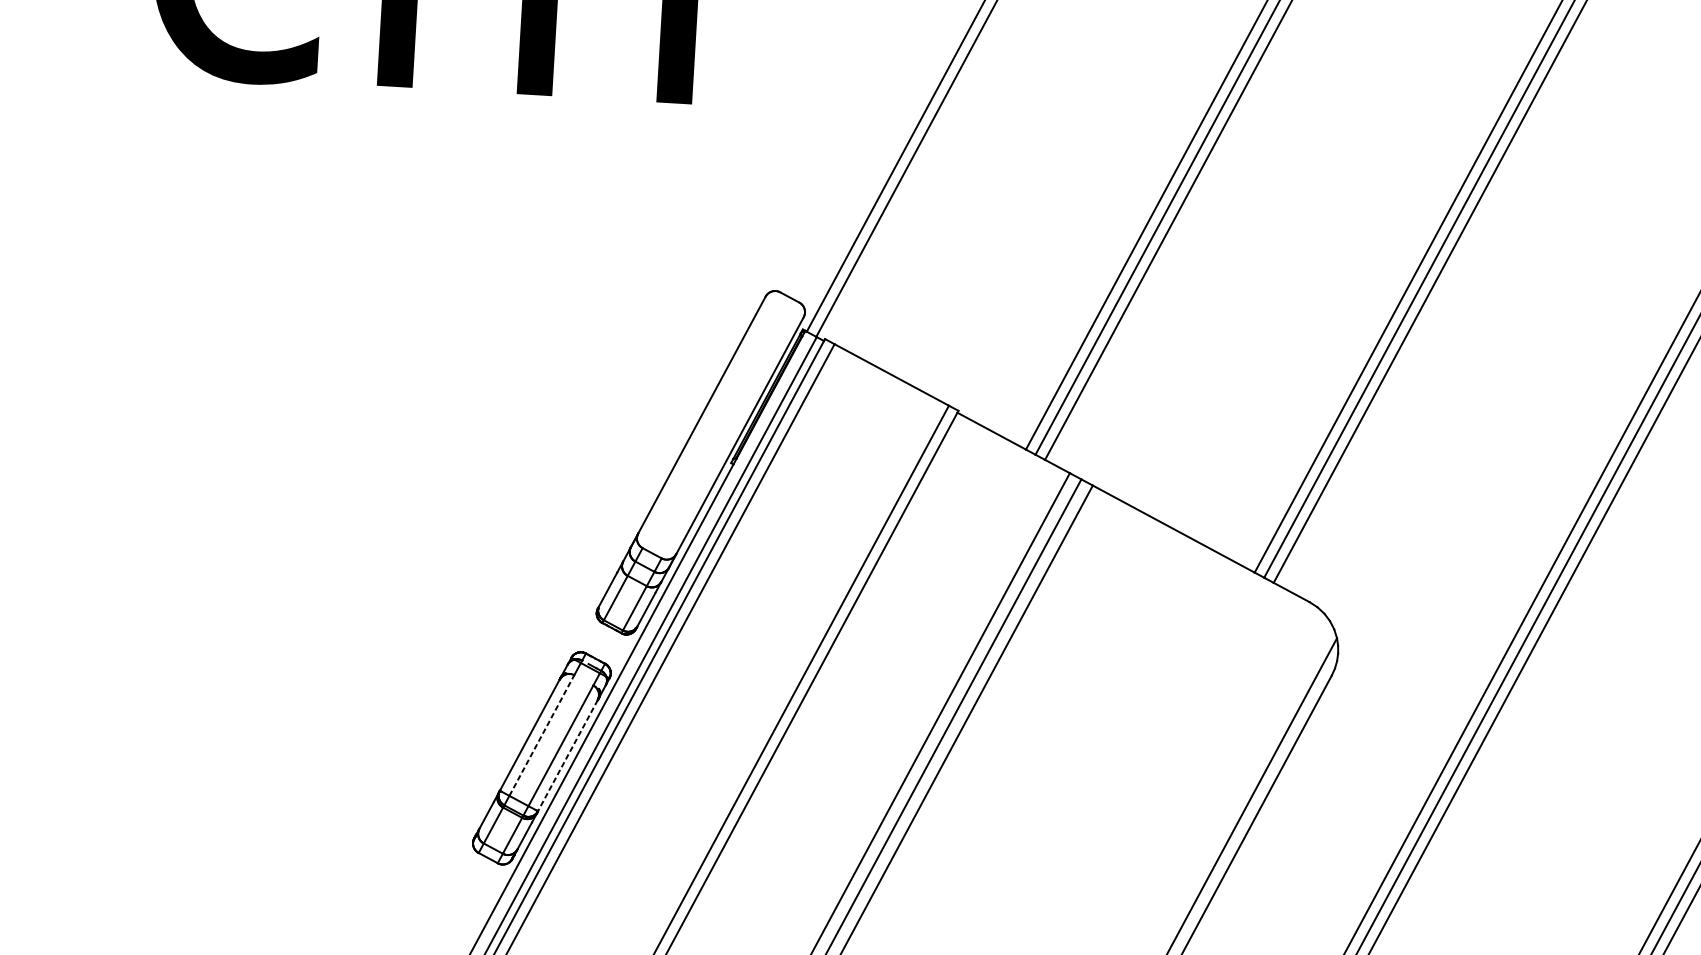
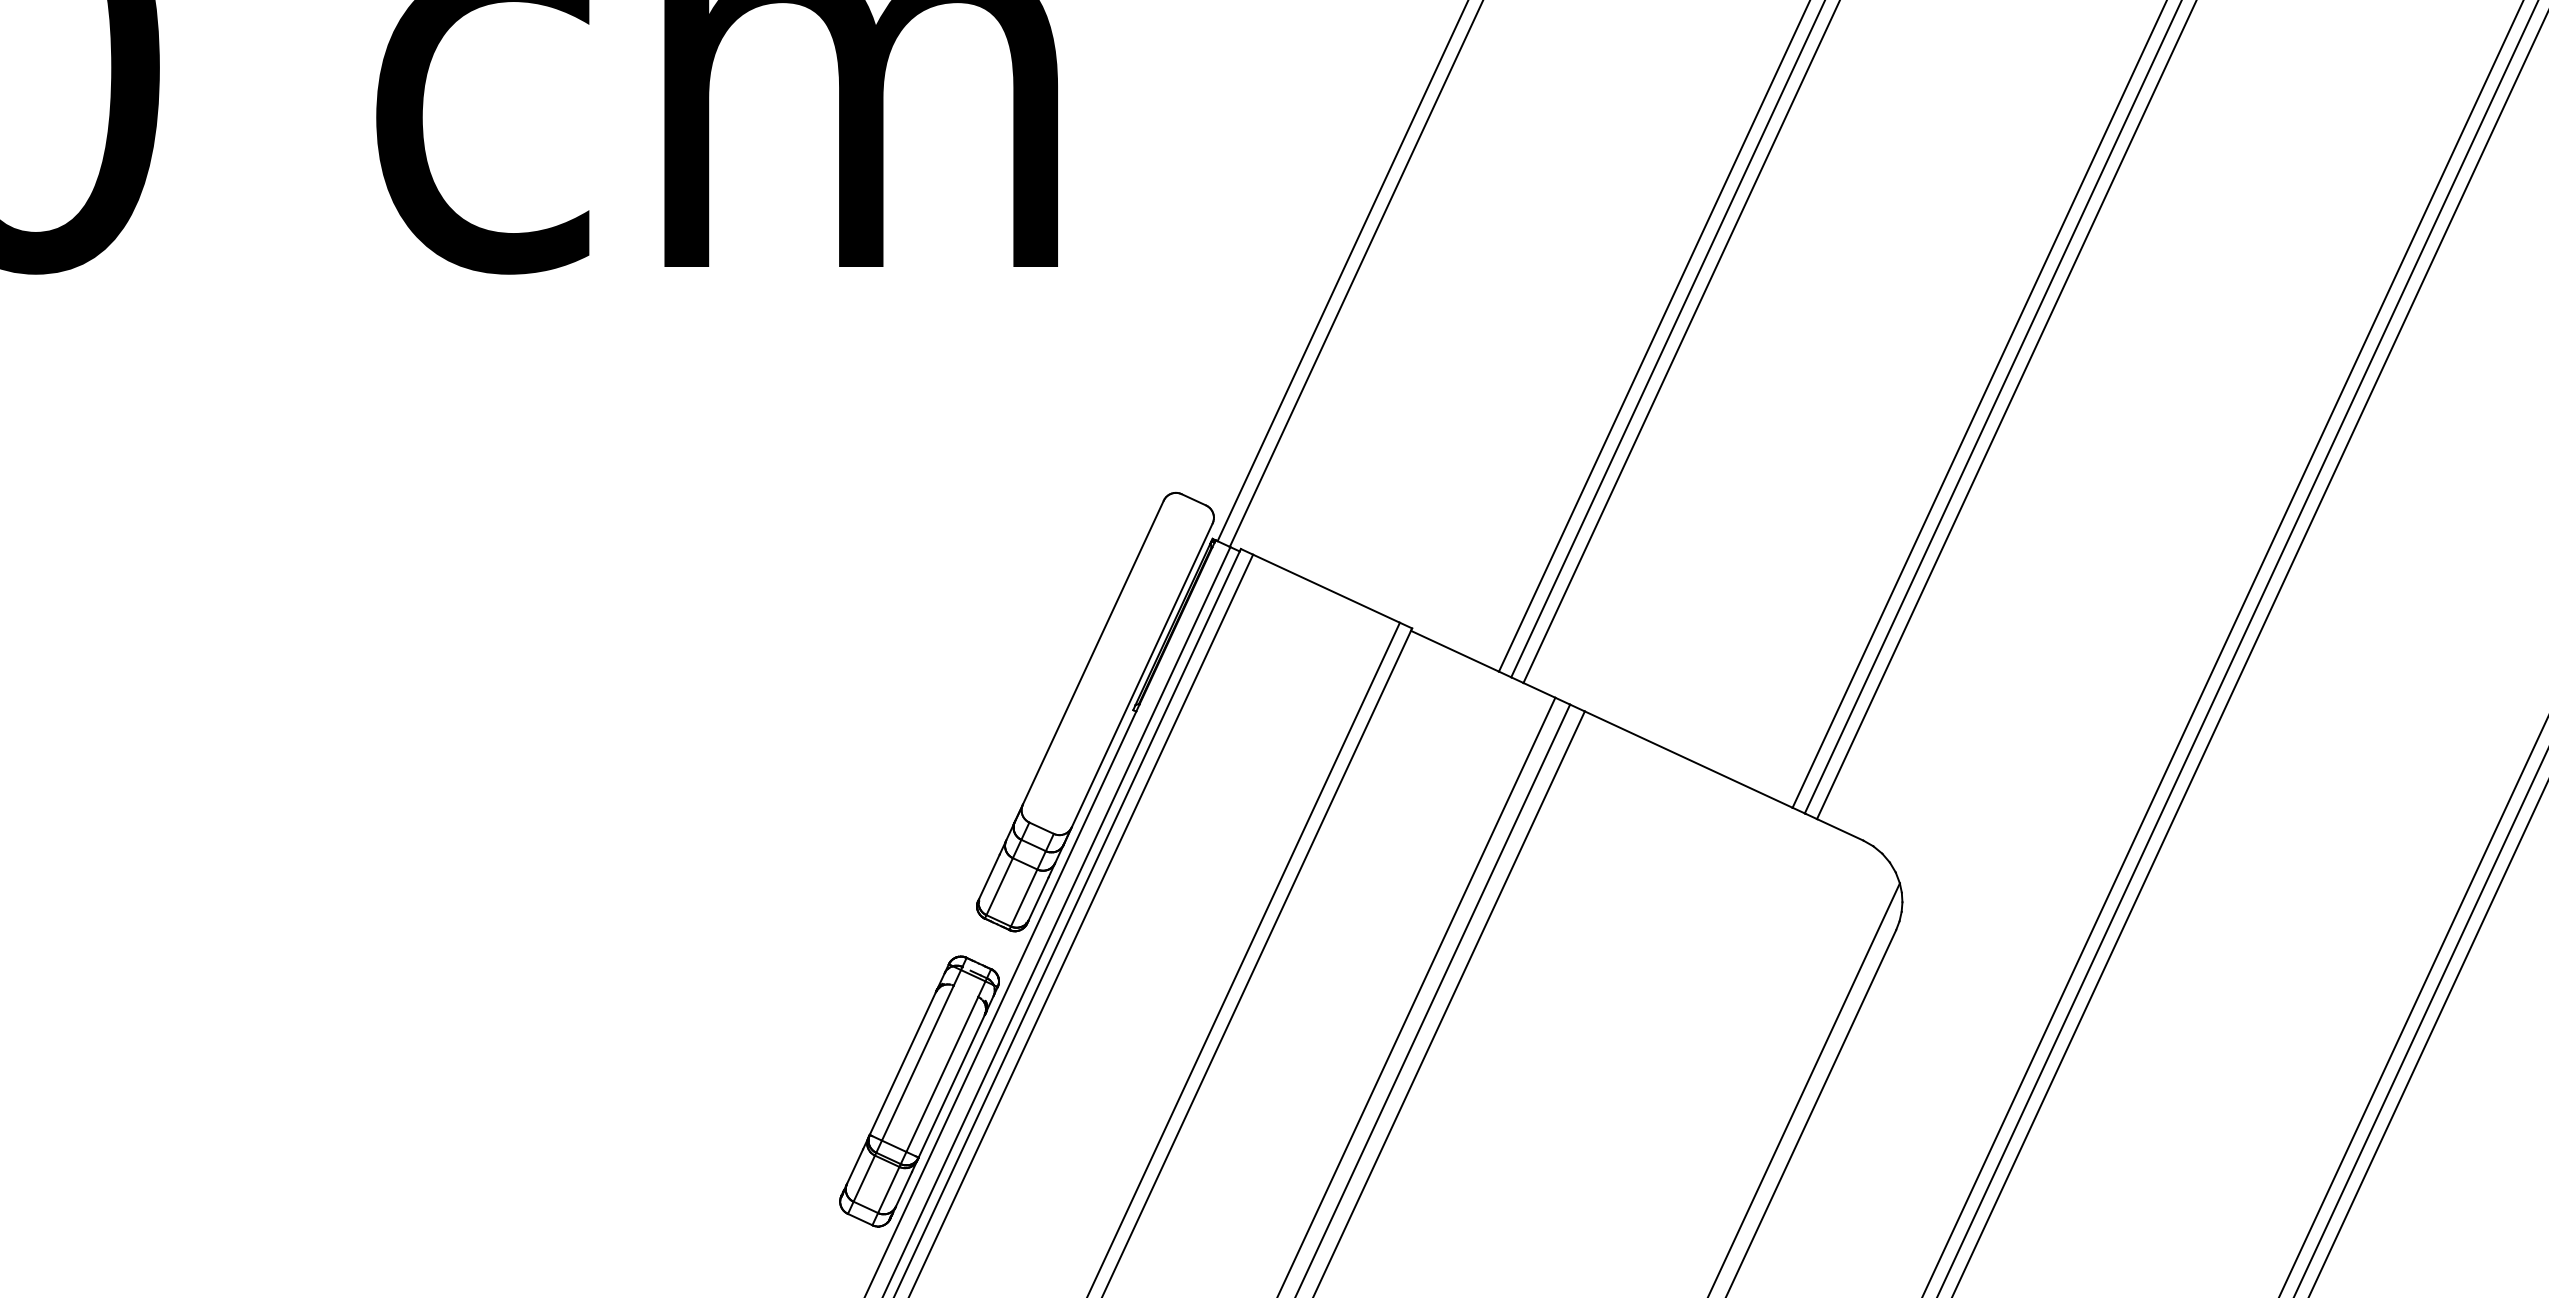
line: (542, 735) -> (918, 1062), dashed -> solid
line: (567, 755) -> (951, 1086), dashed -> solid

